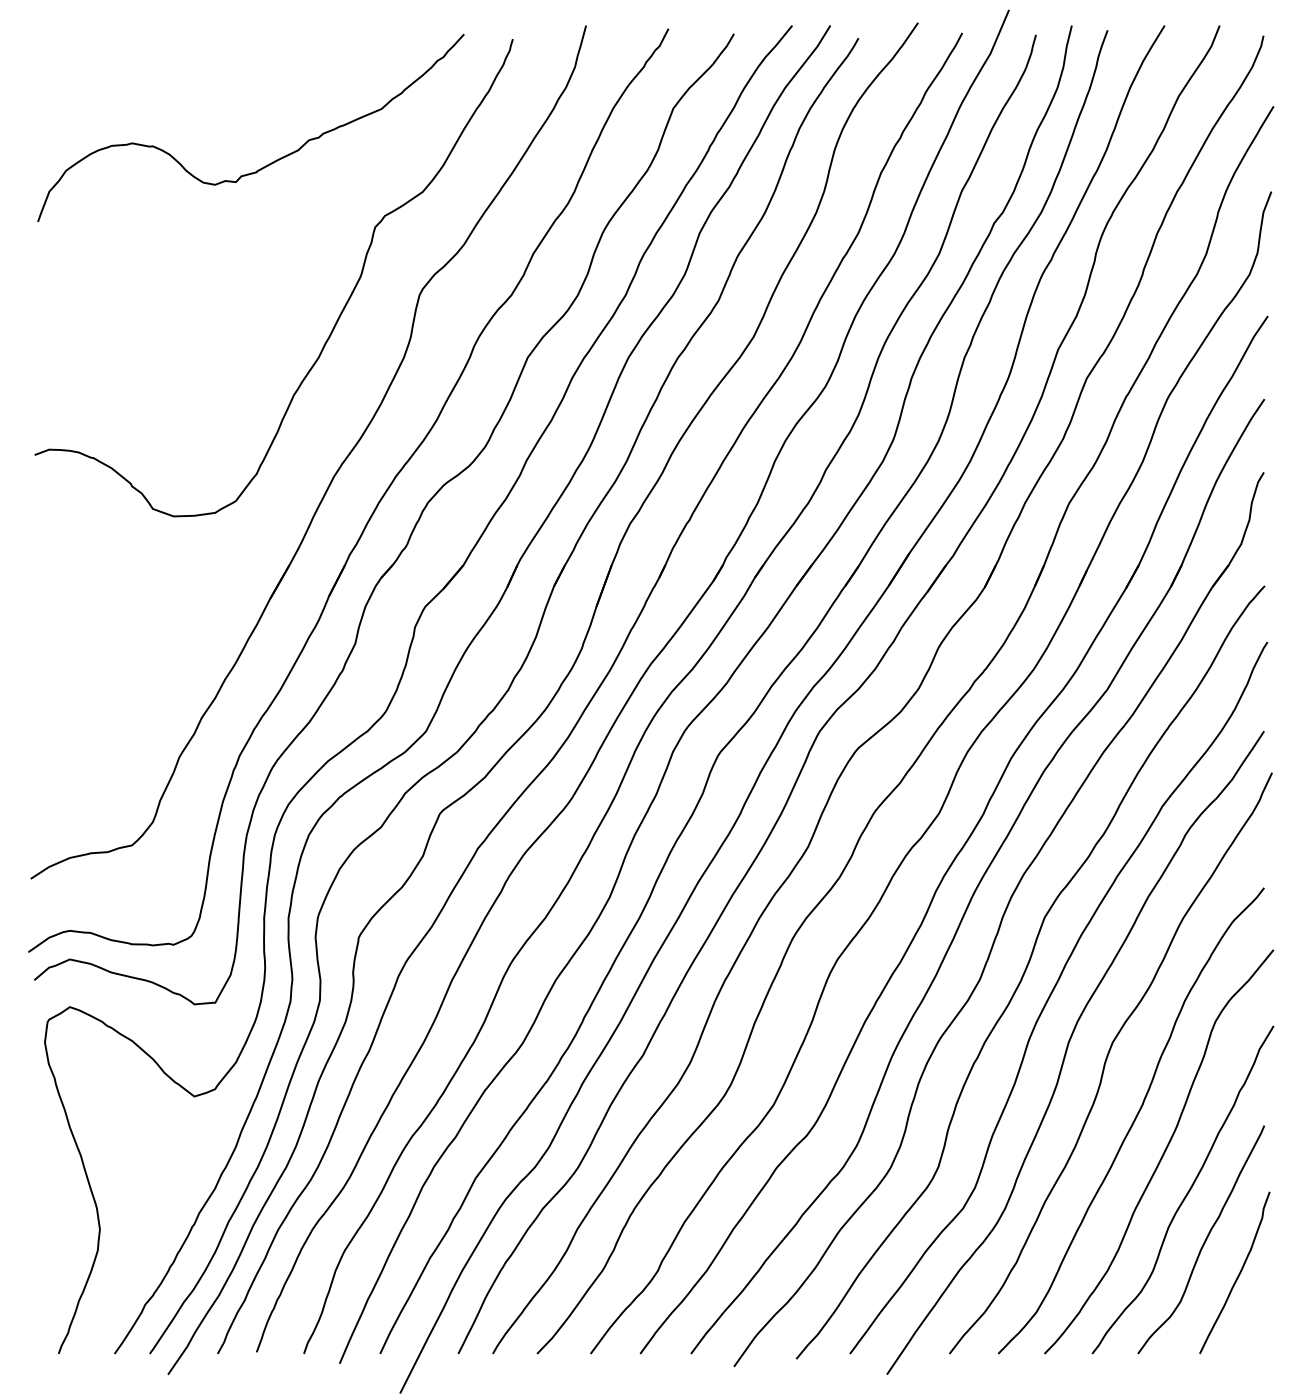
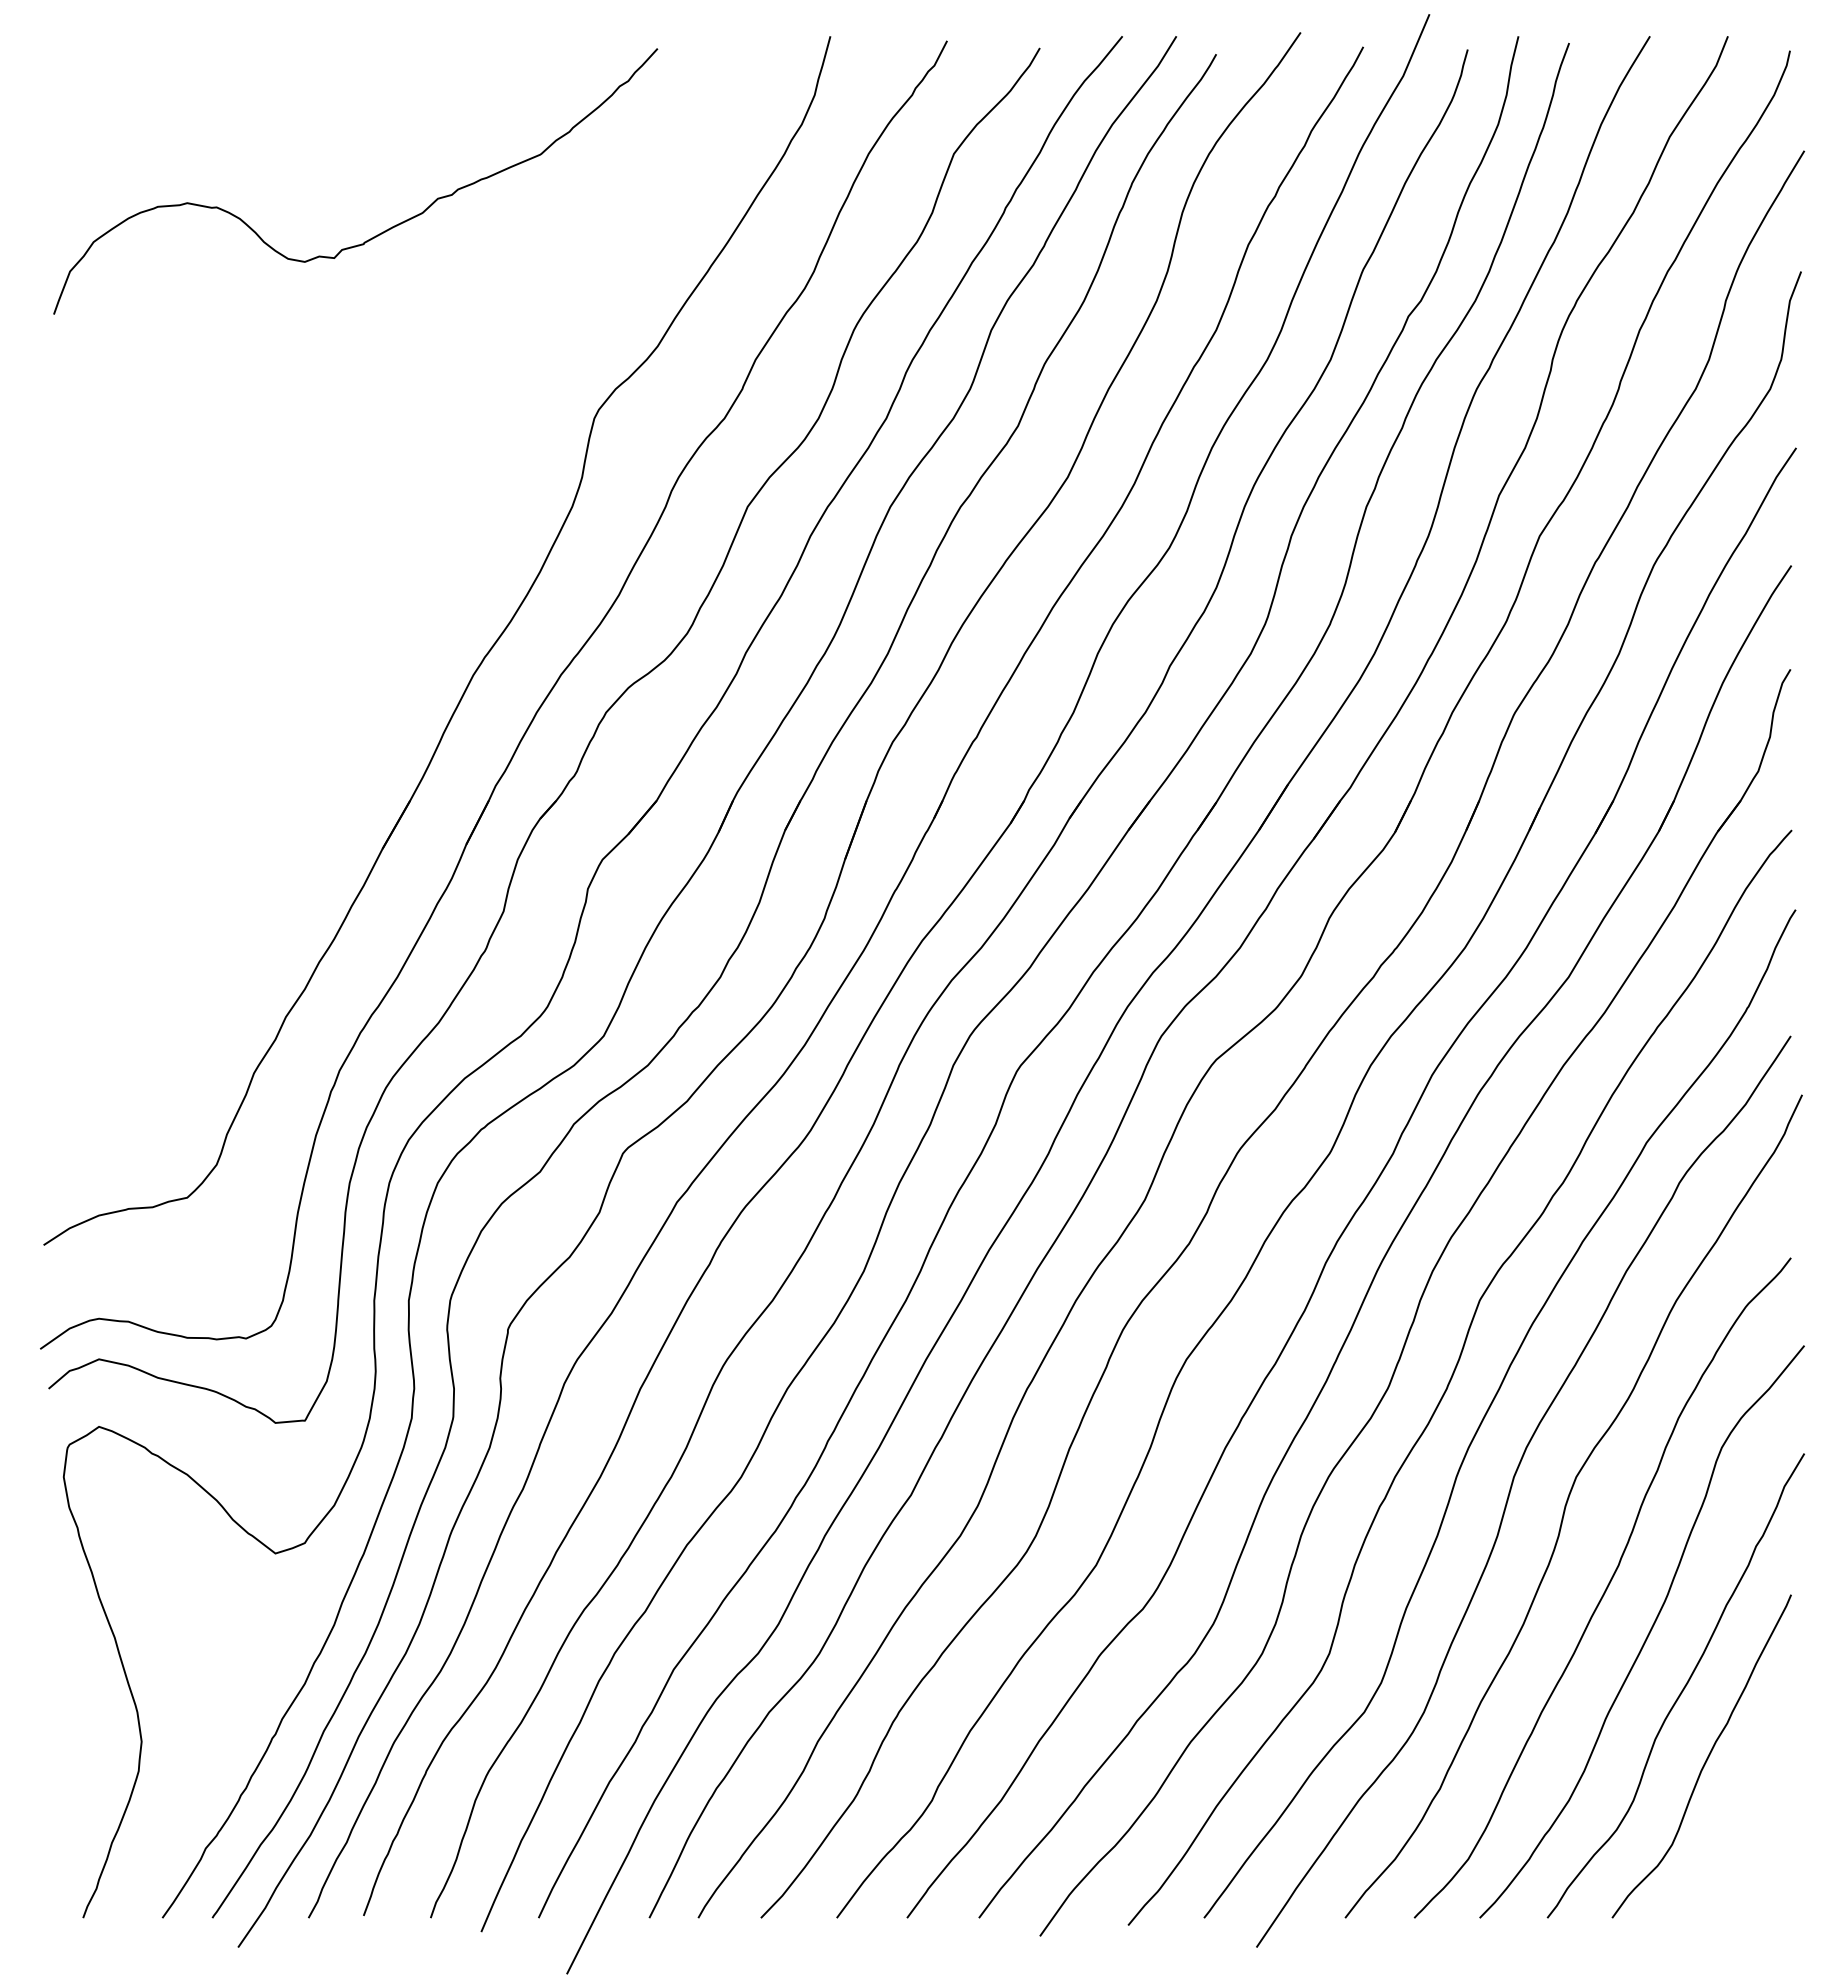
curve: (340, 312) -> (482, 443), removed
curve: (1238, 1274) -> (1754, 1805), removed

